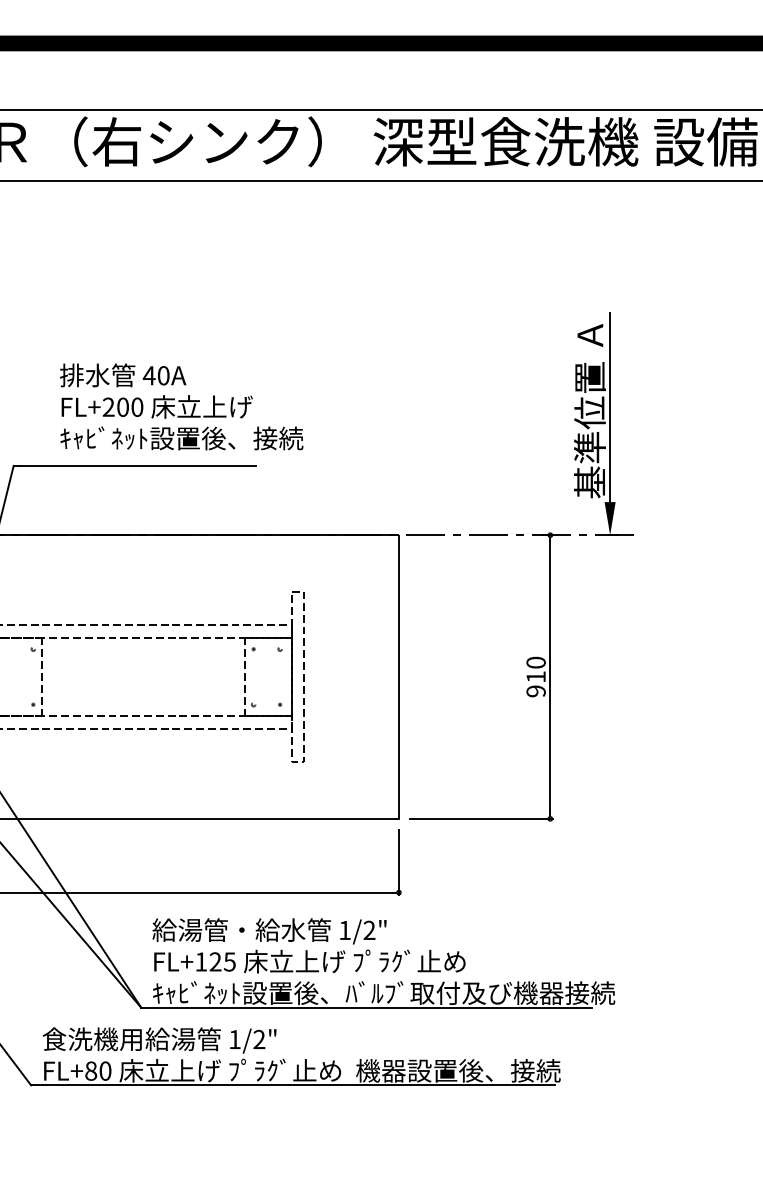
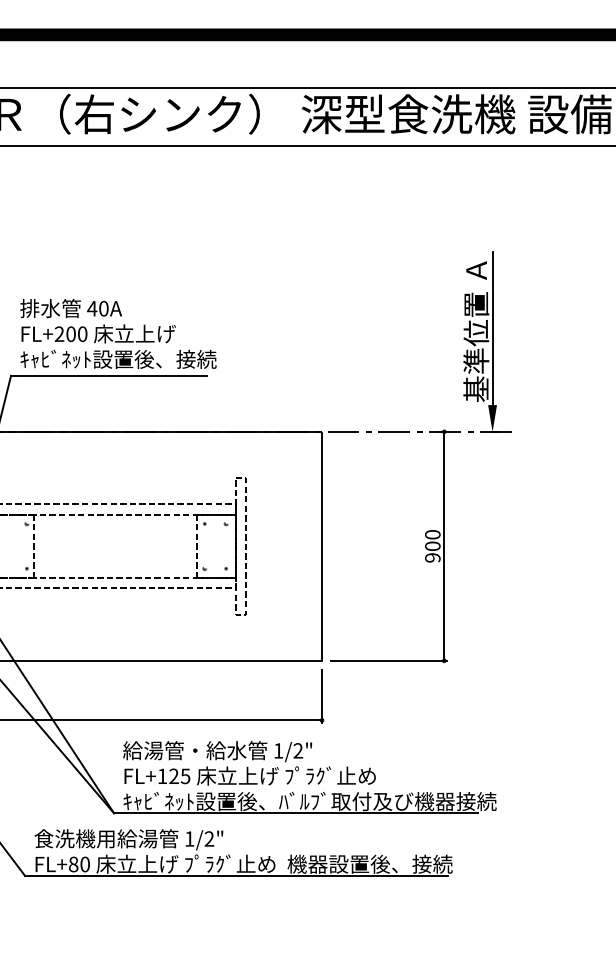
text: (181, 406) -> (118, 333), moved
text: (535, 676) -> (432, 545), 910 -> 900

